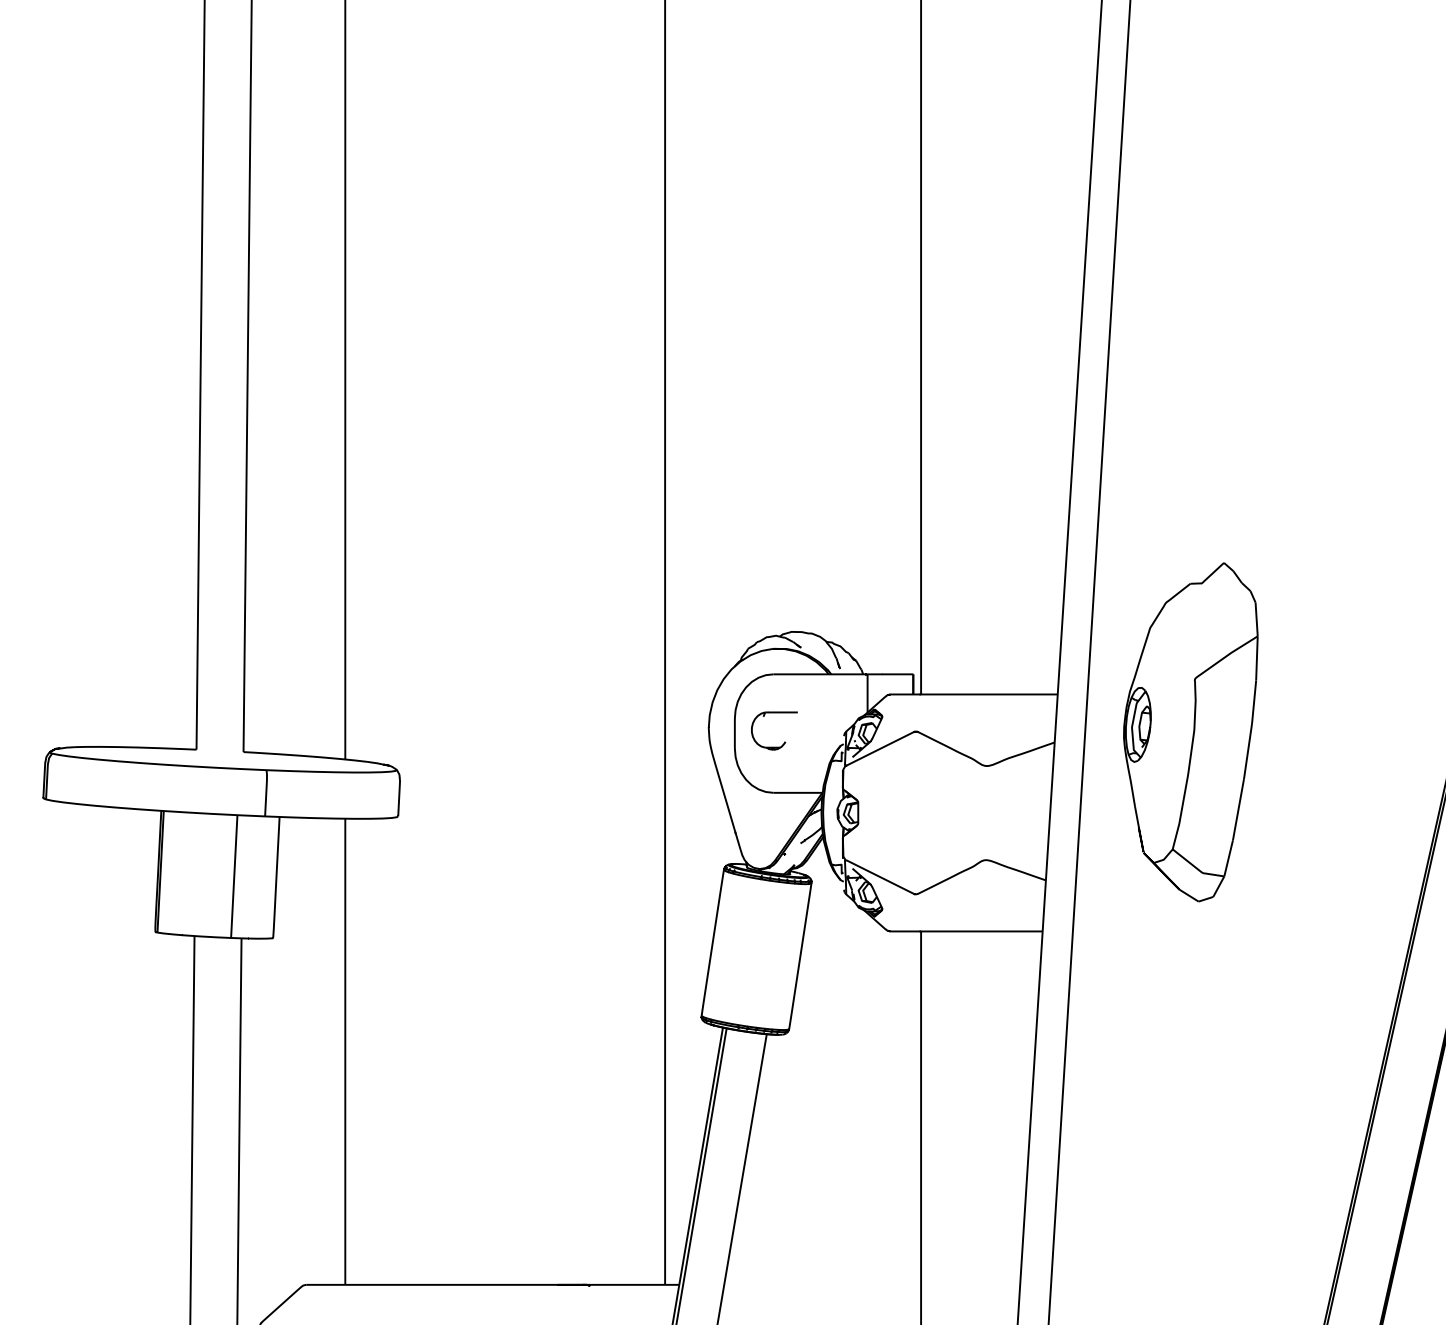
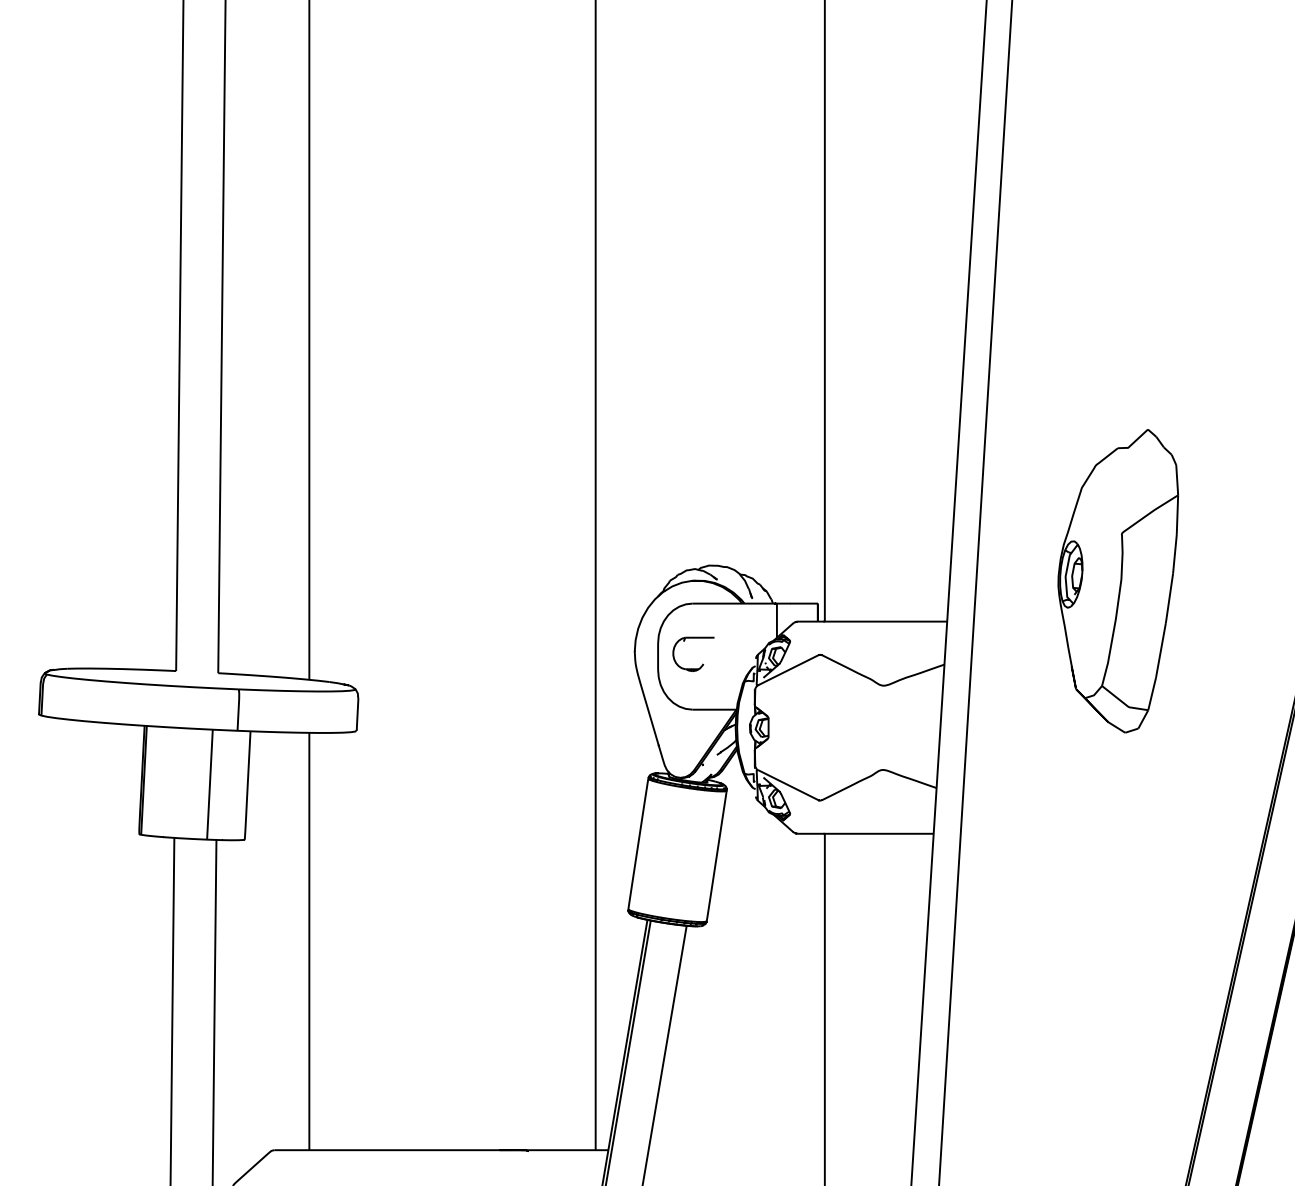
part: (1190, 732) -> (1117, 581), moved

